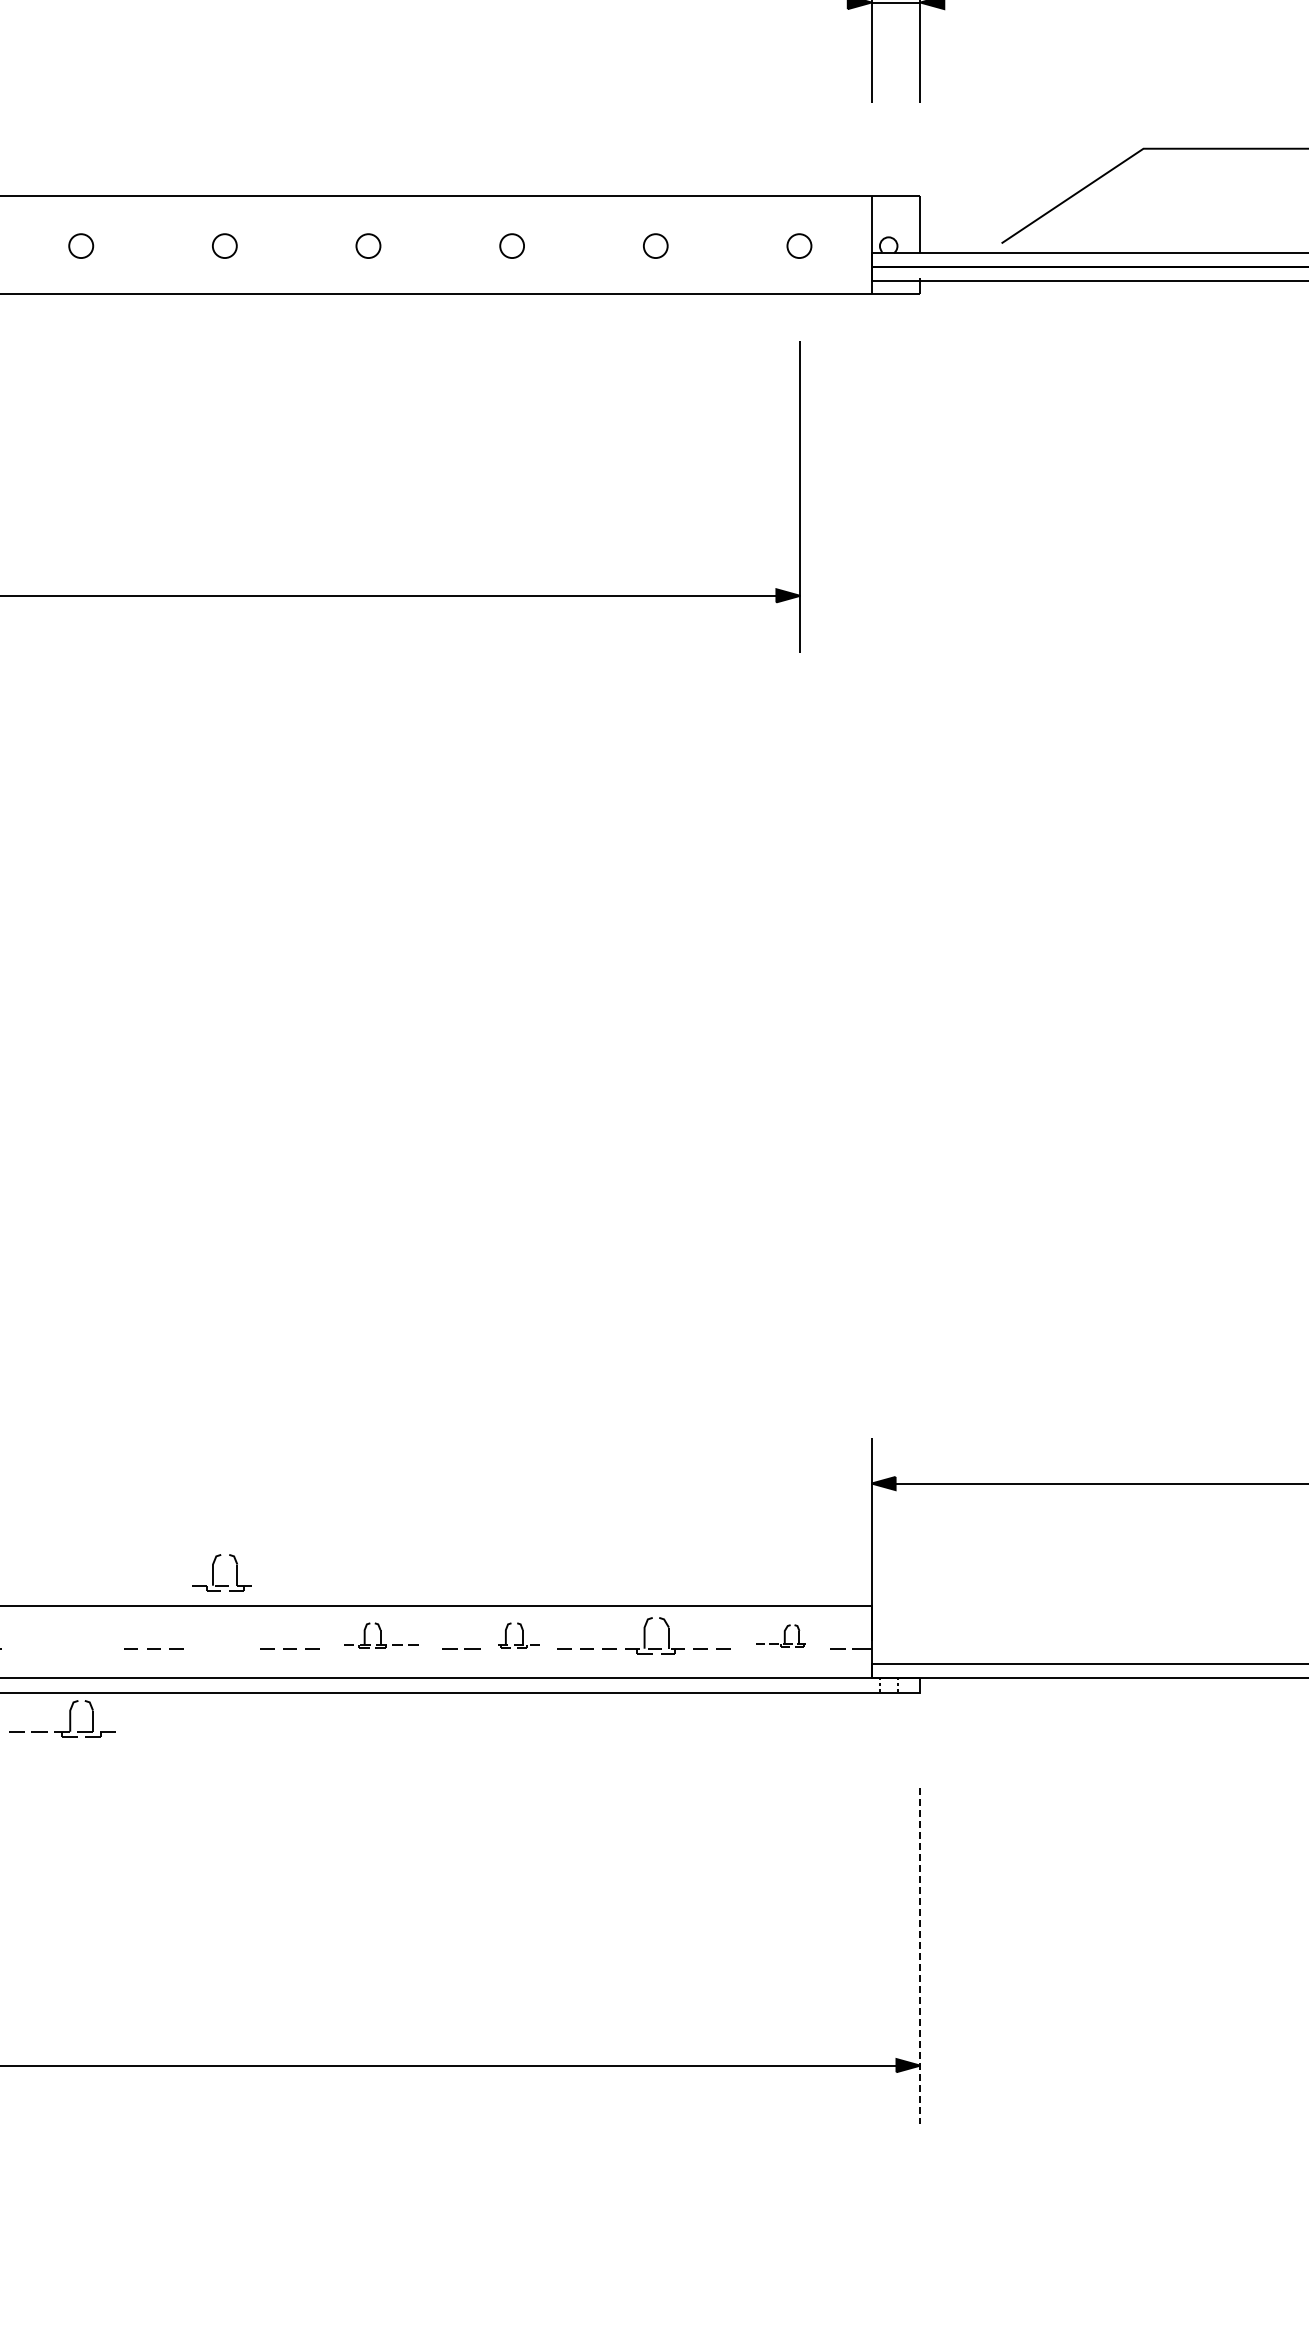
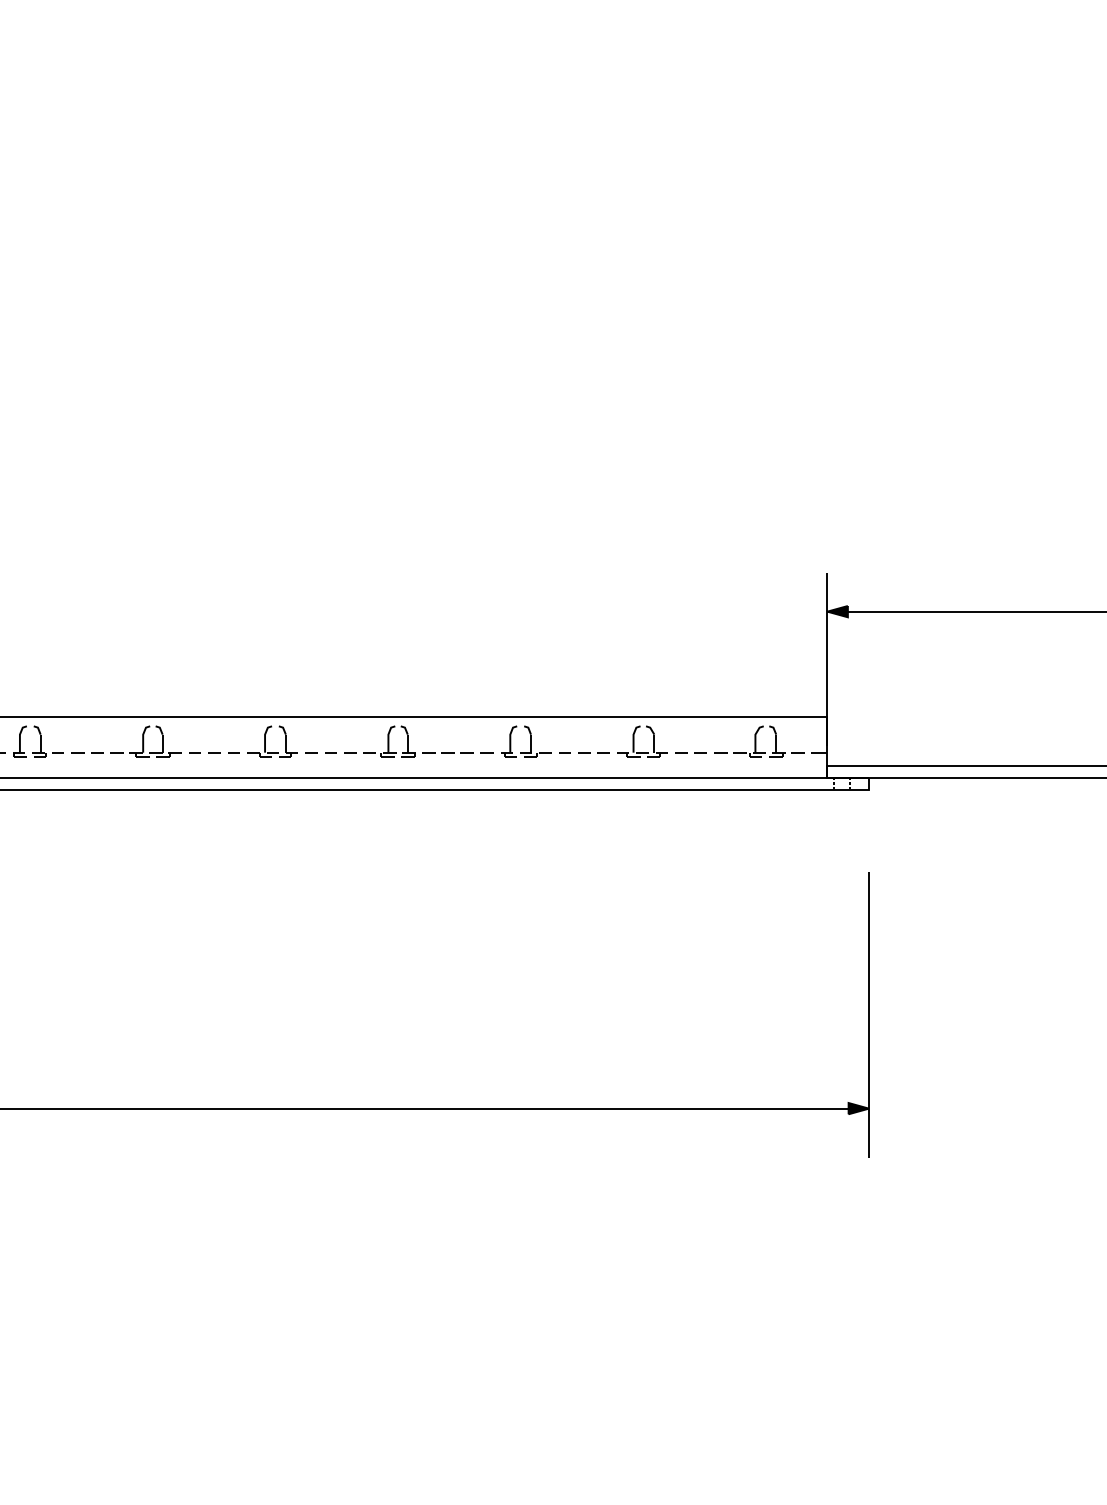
part: (213, 1572) -> (265, 741), moved
part: (381, 1635) -> (408, 741), size x1.43
part: (518, 1635) -> (525, 741), size x1.43
part: (780, 1635) -> (749, 741), size x1.67
part: (69, 1718) -> (142, 741), moved
line: (920, 1956) -> (869, 1015), dashed -> solid

